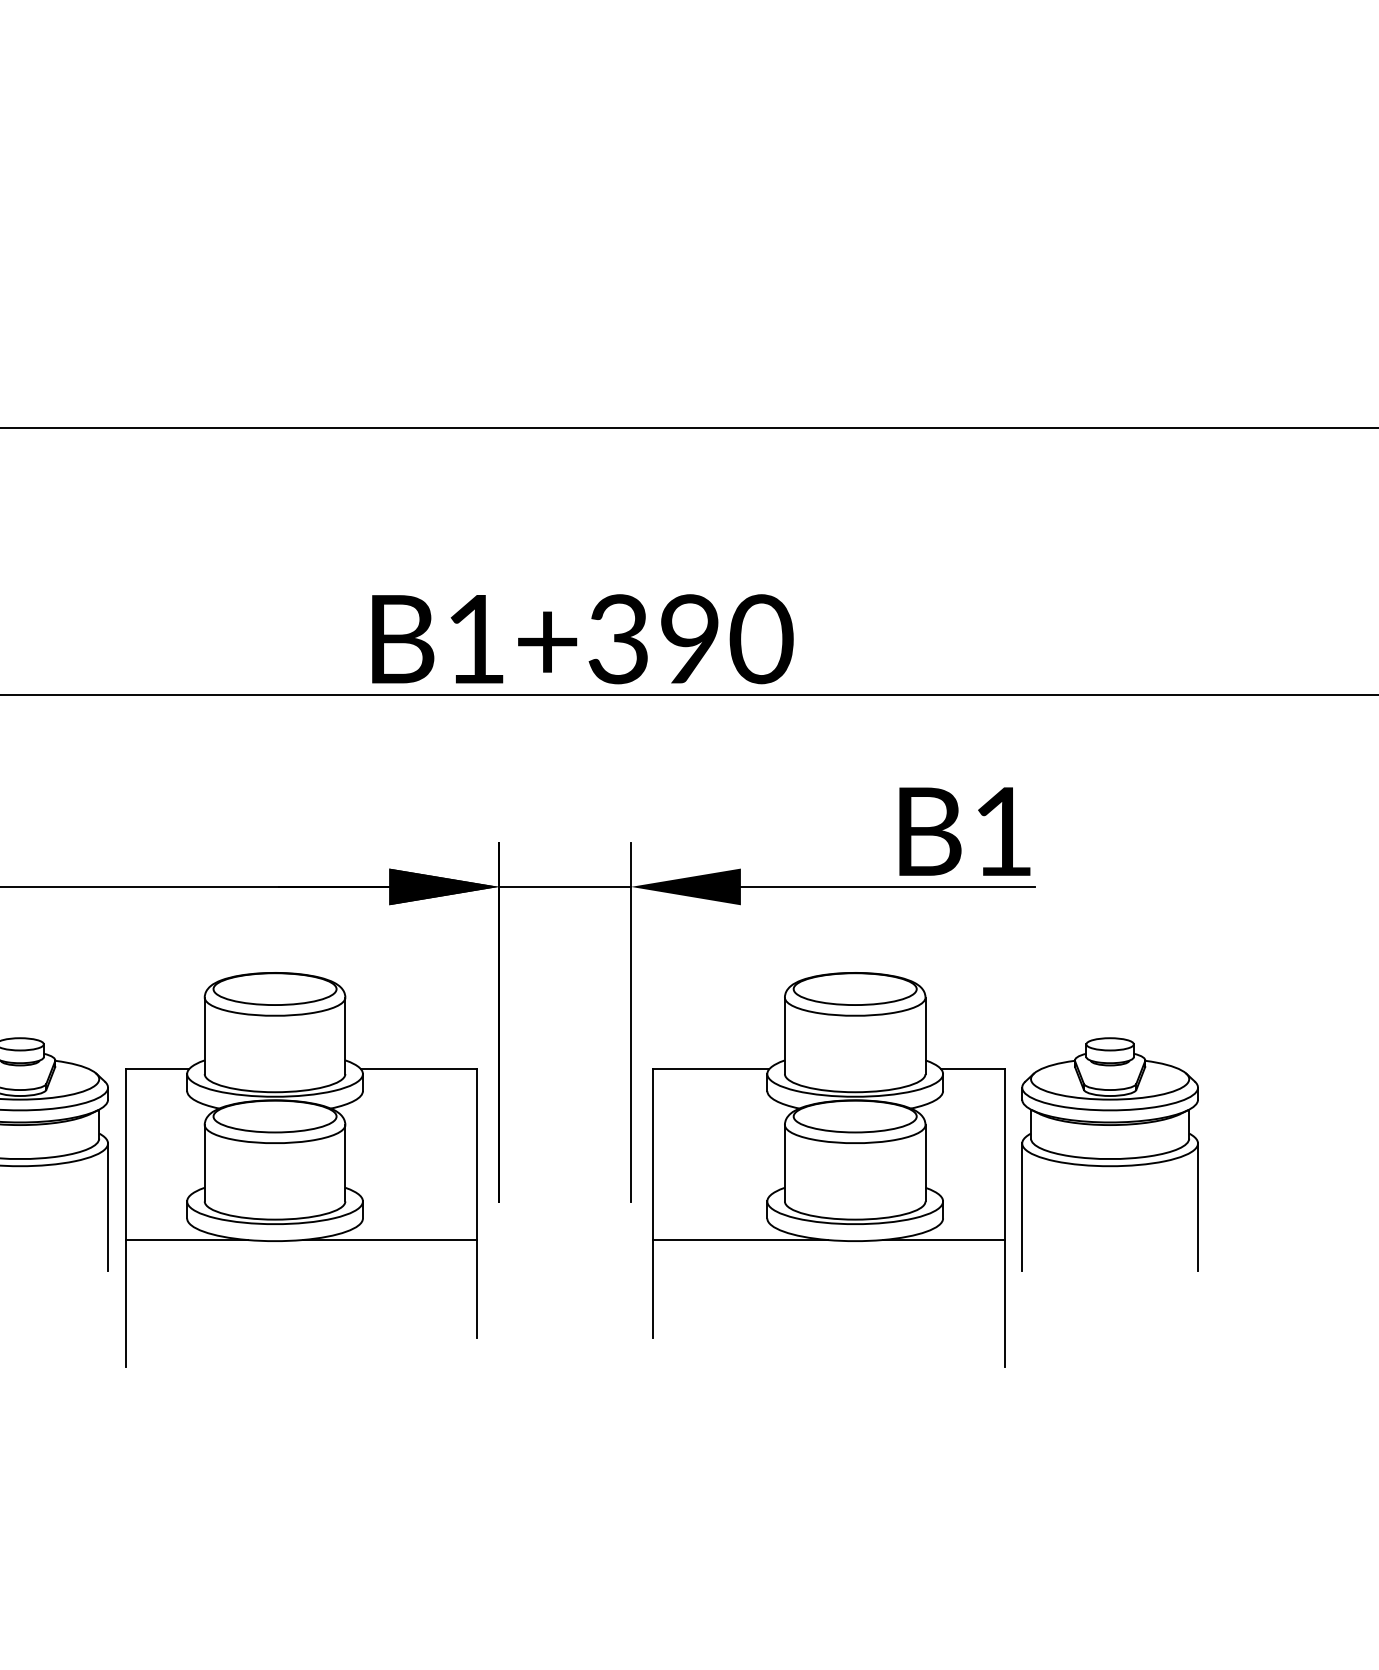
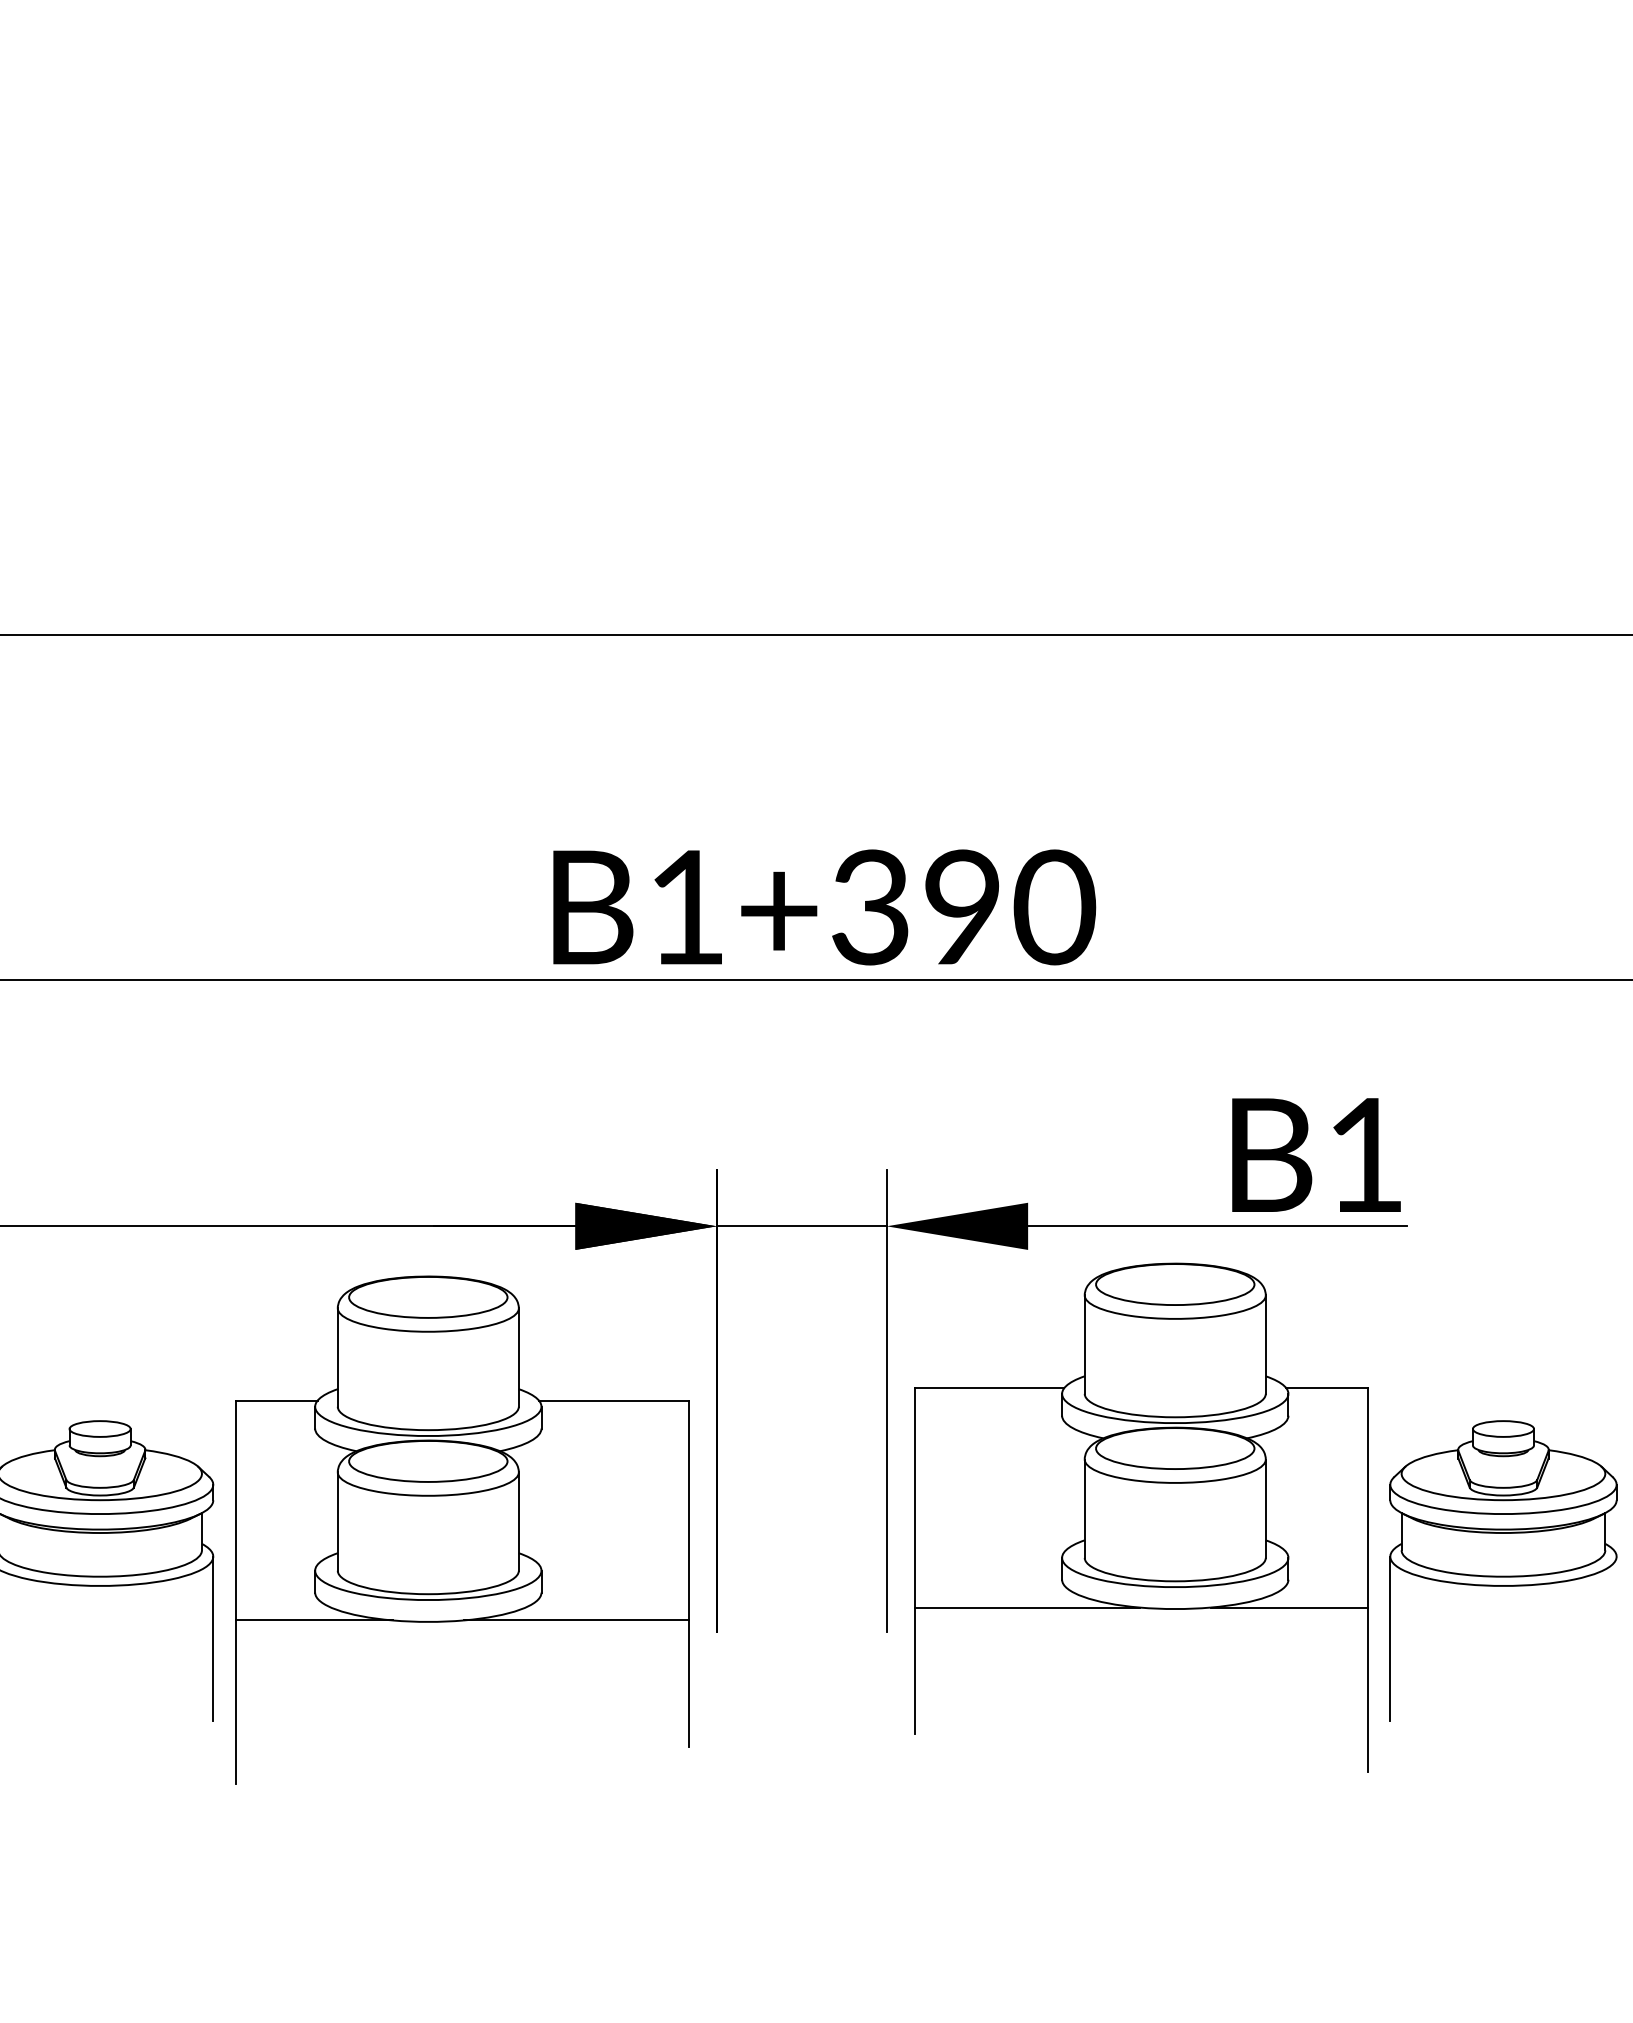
part: (301, 1169) -> (462, 1529), moved
part: (828, 1169) -> (1140, 1516), moved
line: (1198, 1207) -> (1617, 1639), removed

